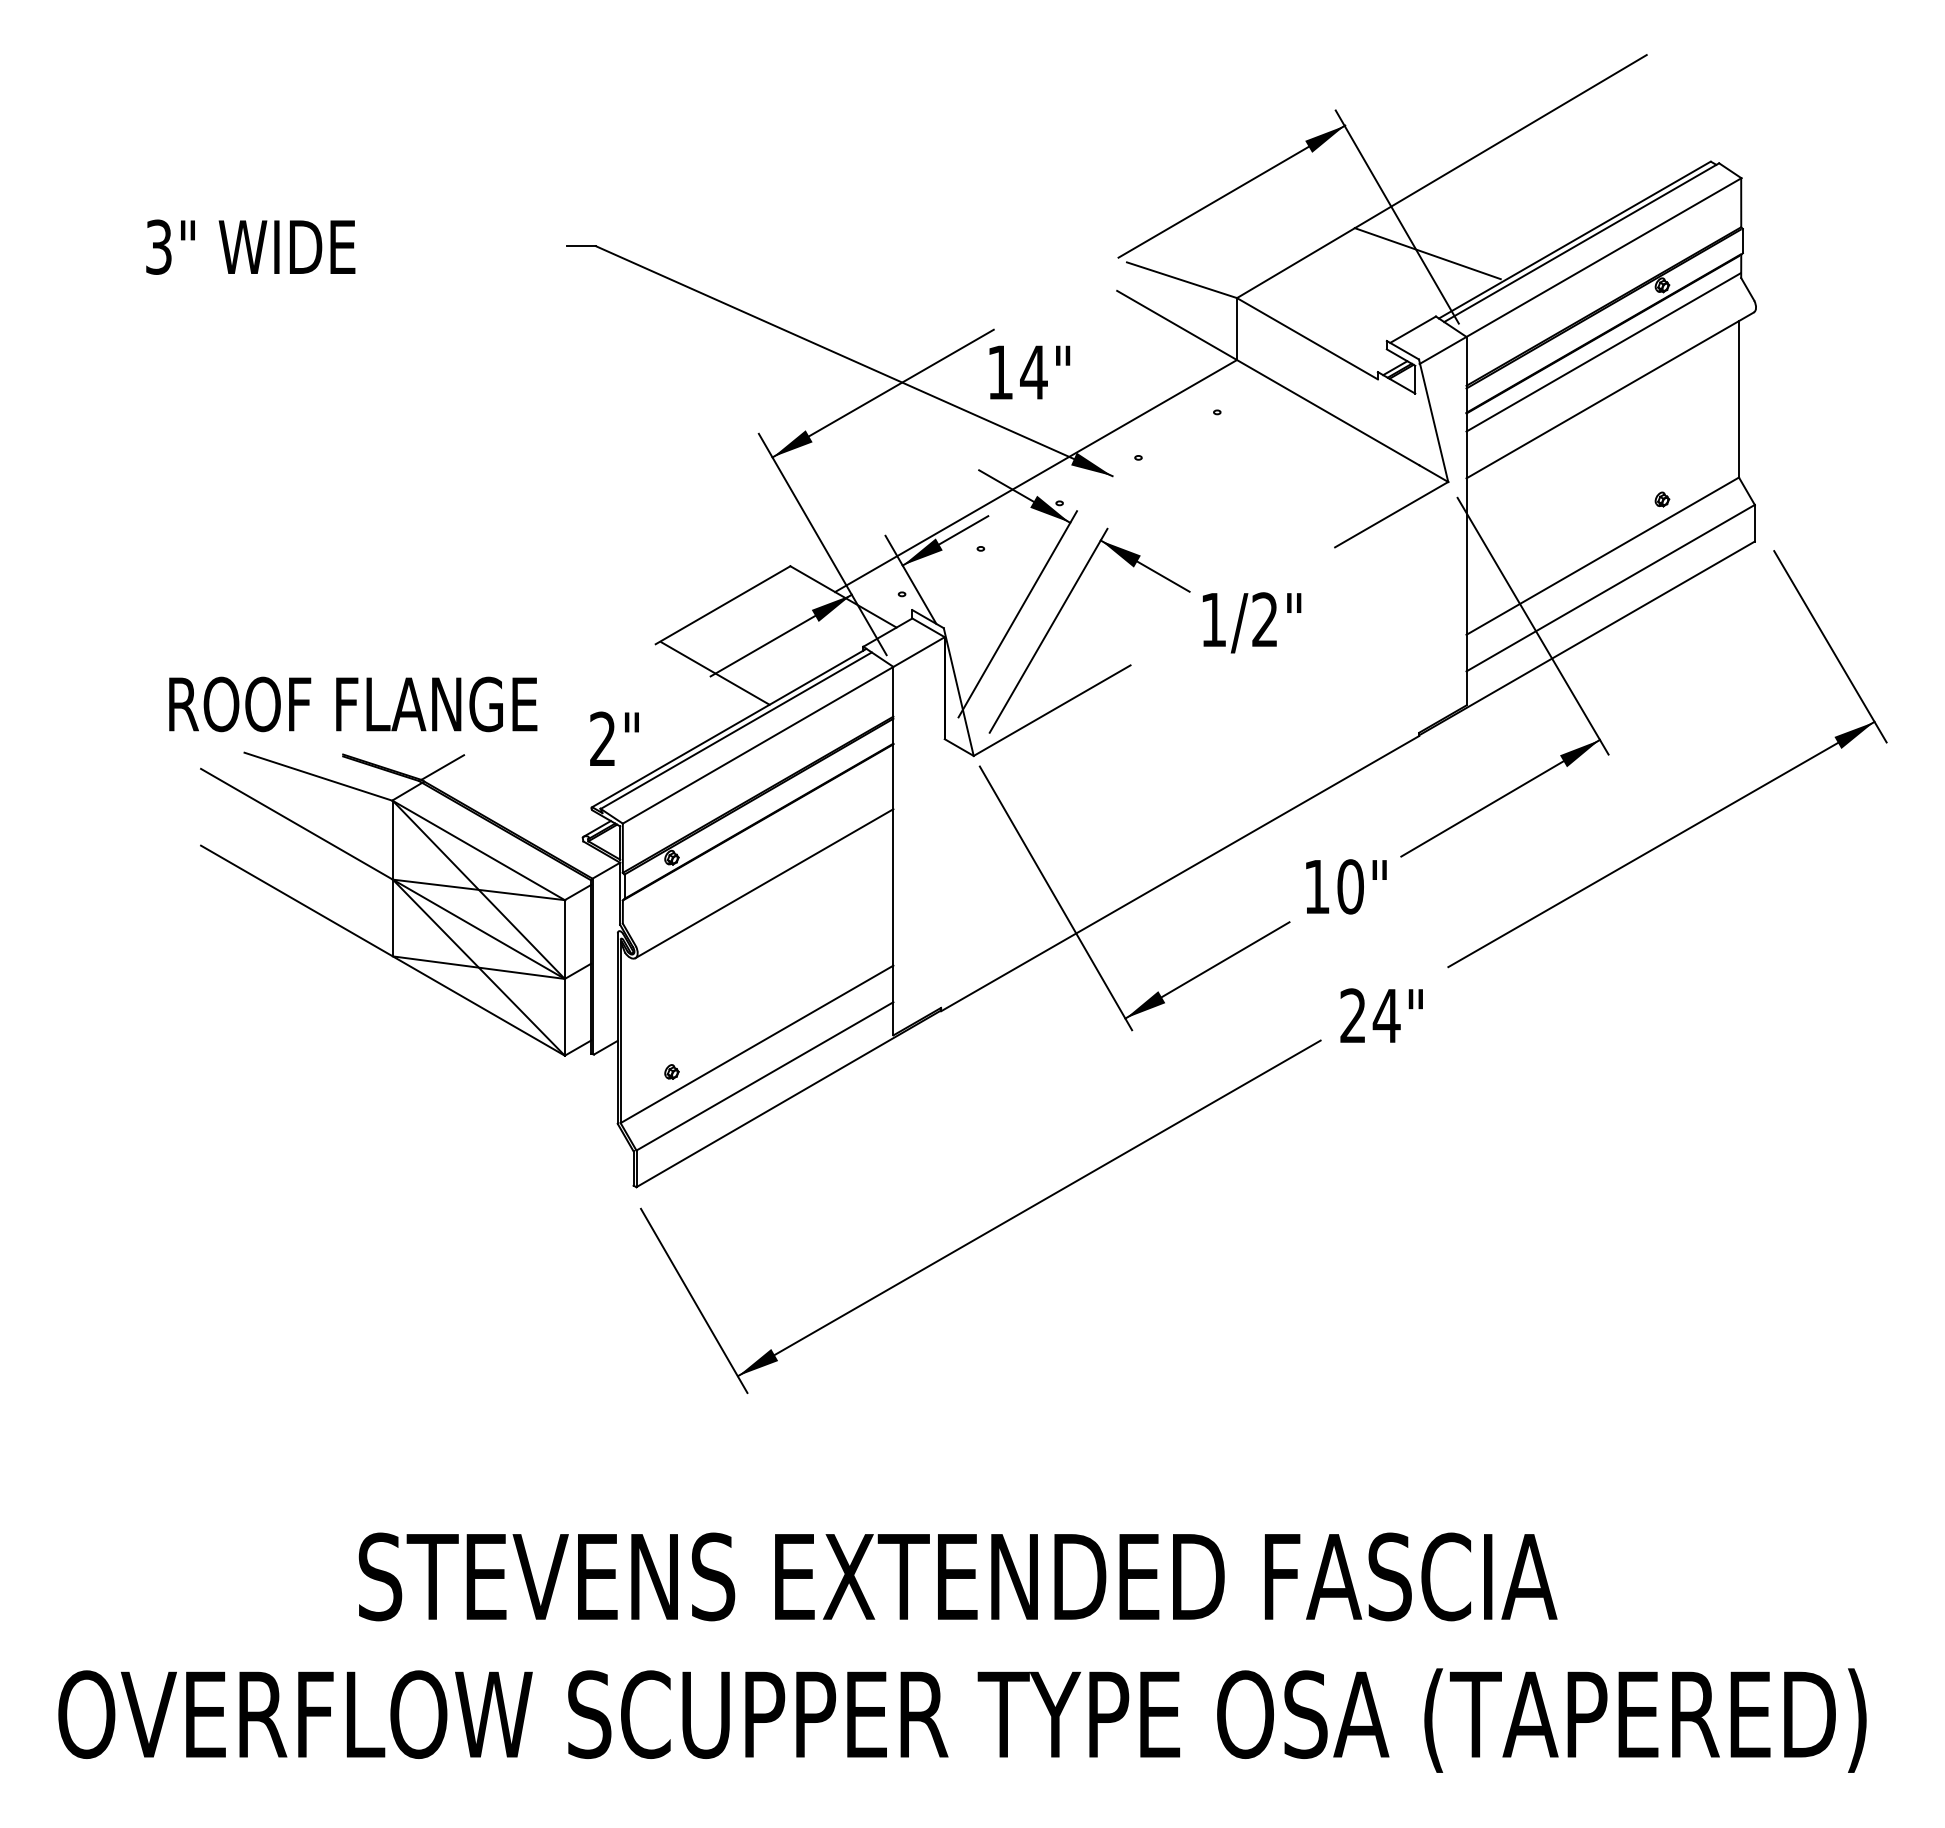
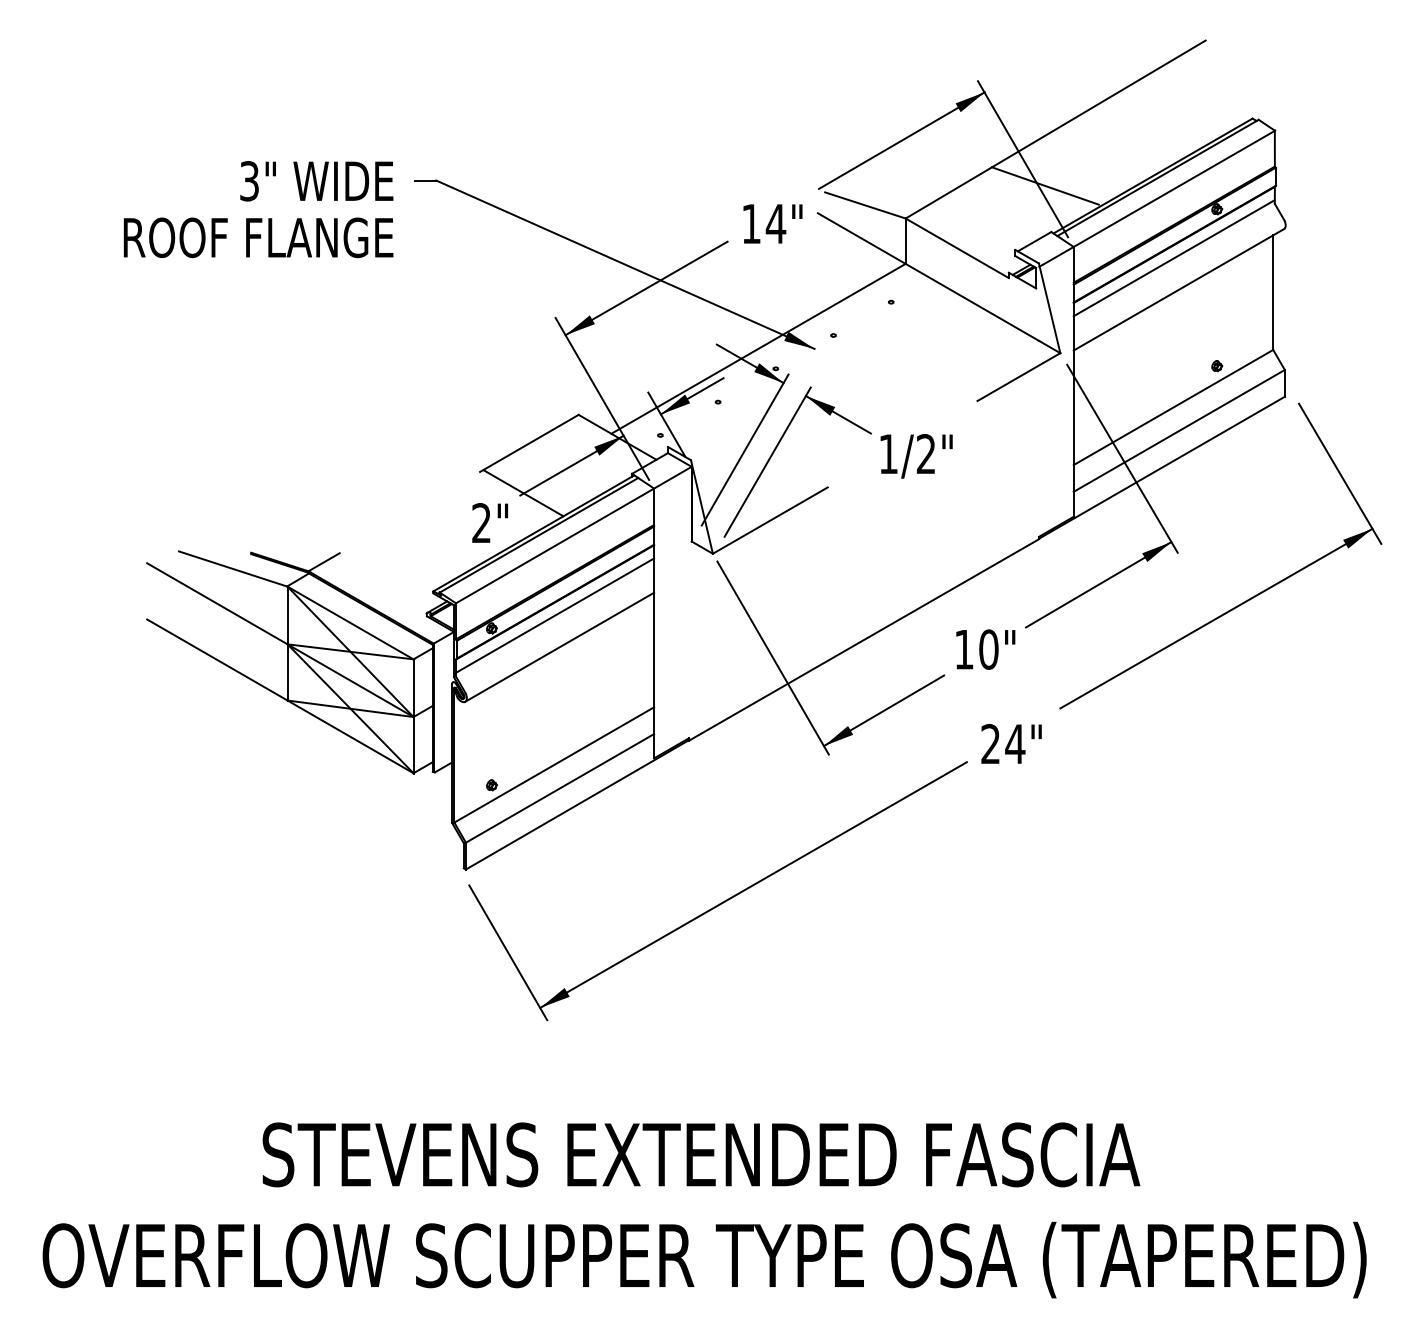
text: (250, 246) -> (316, 180), moved
text: (1029, 372) -> (772, 223), moved
text: (353, 704) -> (258, 237), moved
text: (614, 738) -> (490, 522), moved
line: (757, 840) -> (554, 615), added

